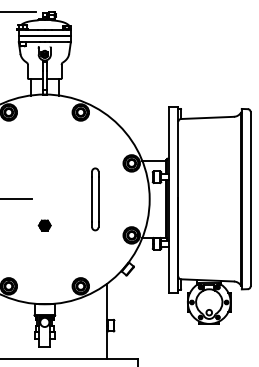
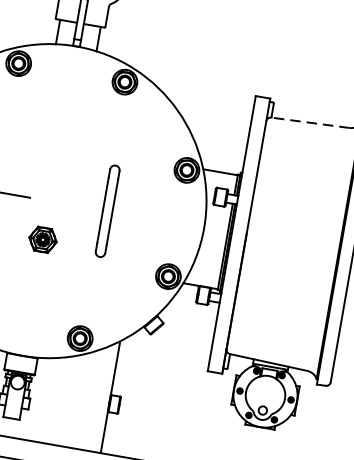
line: (207, 117) -> (310, 122), solid -> dashed
part: (95, 199) -> (107, 211), moved
part: (44, 225) -> (42, 239), size x1.6

